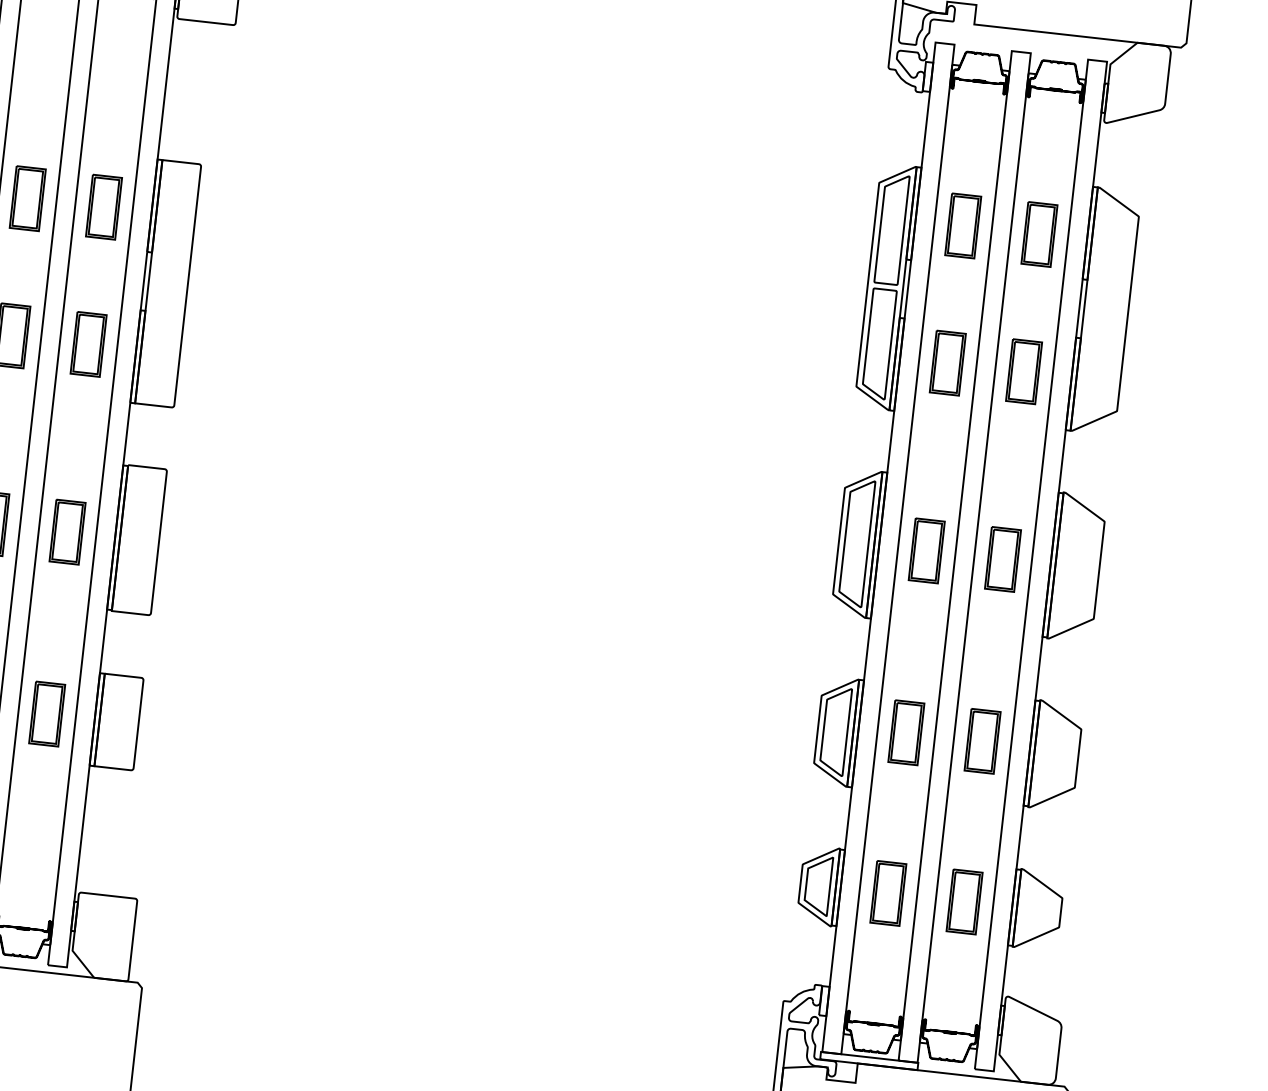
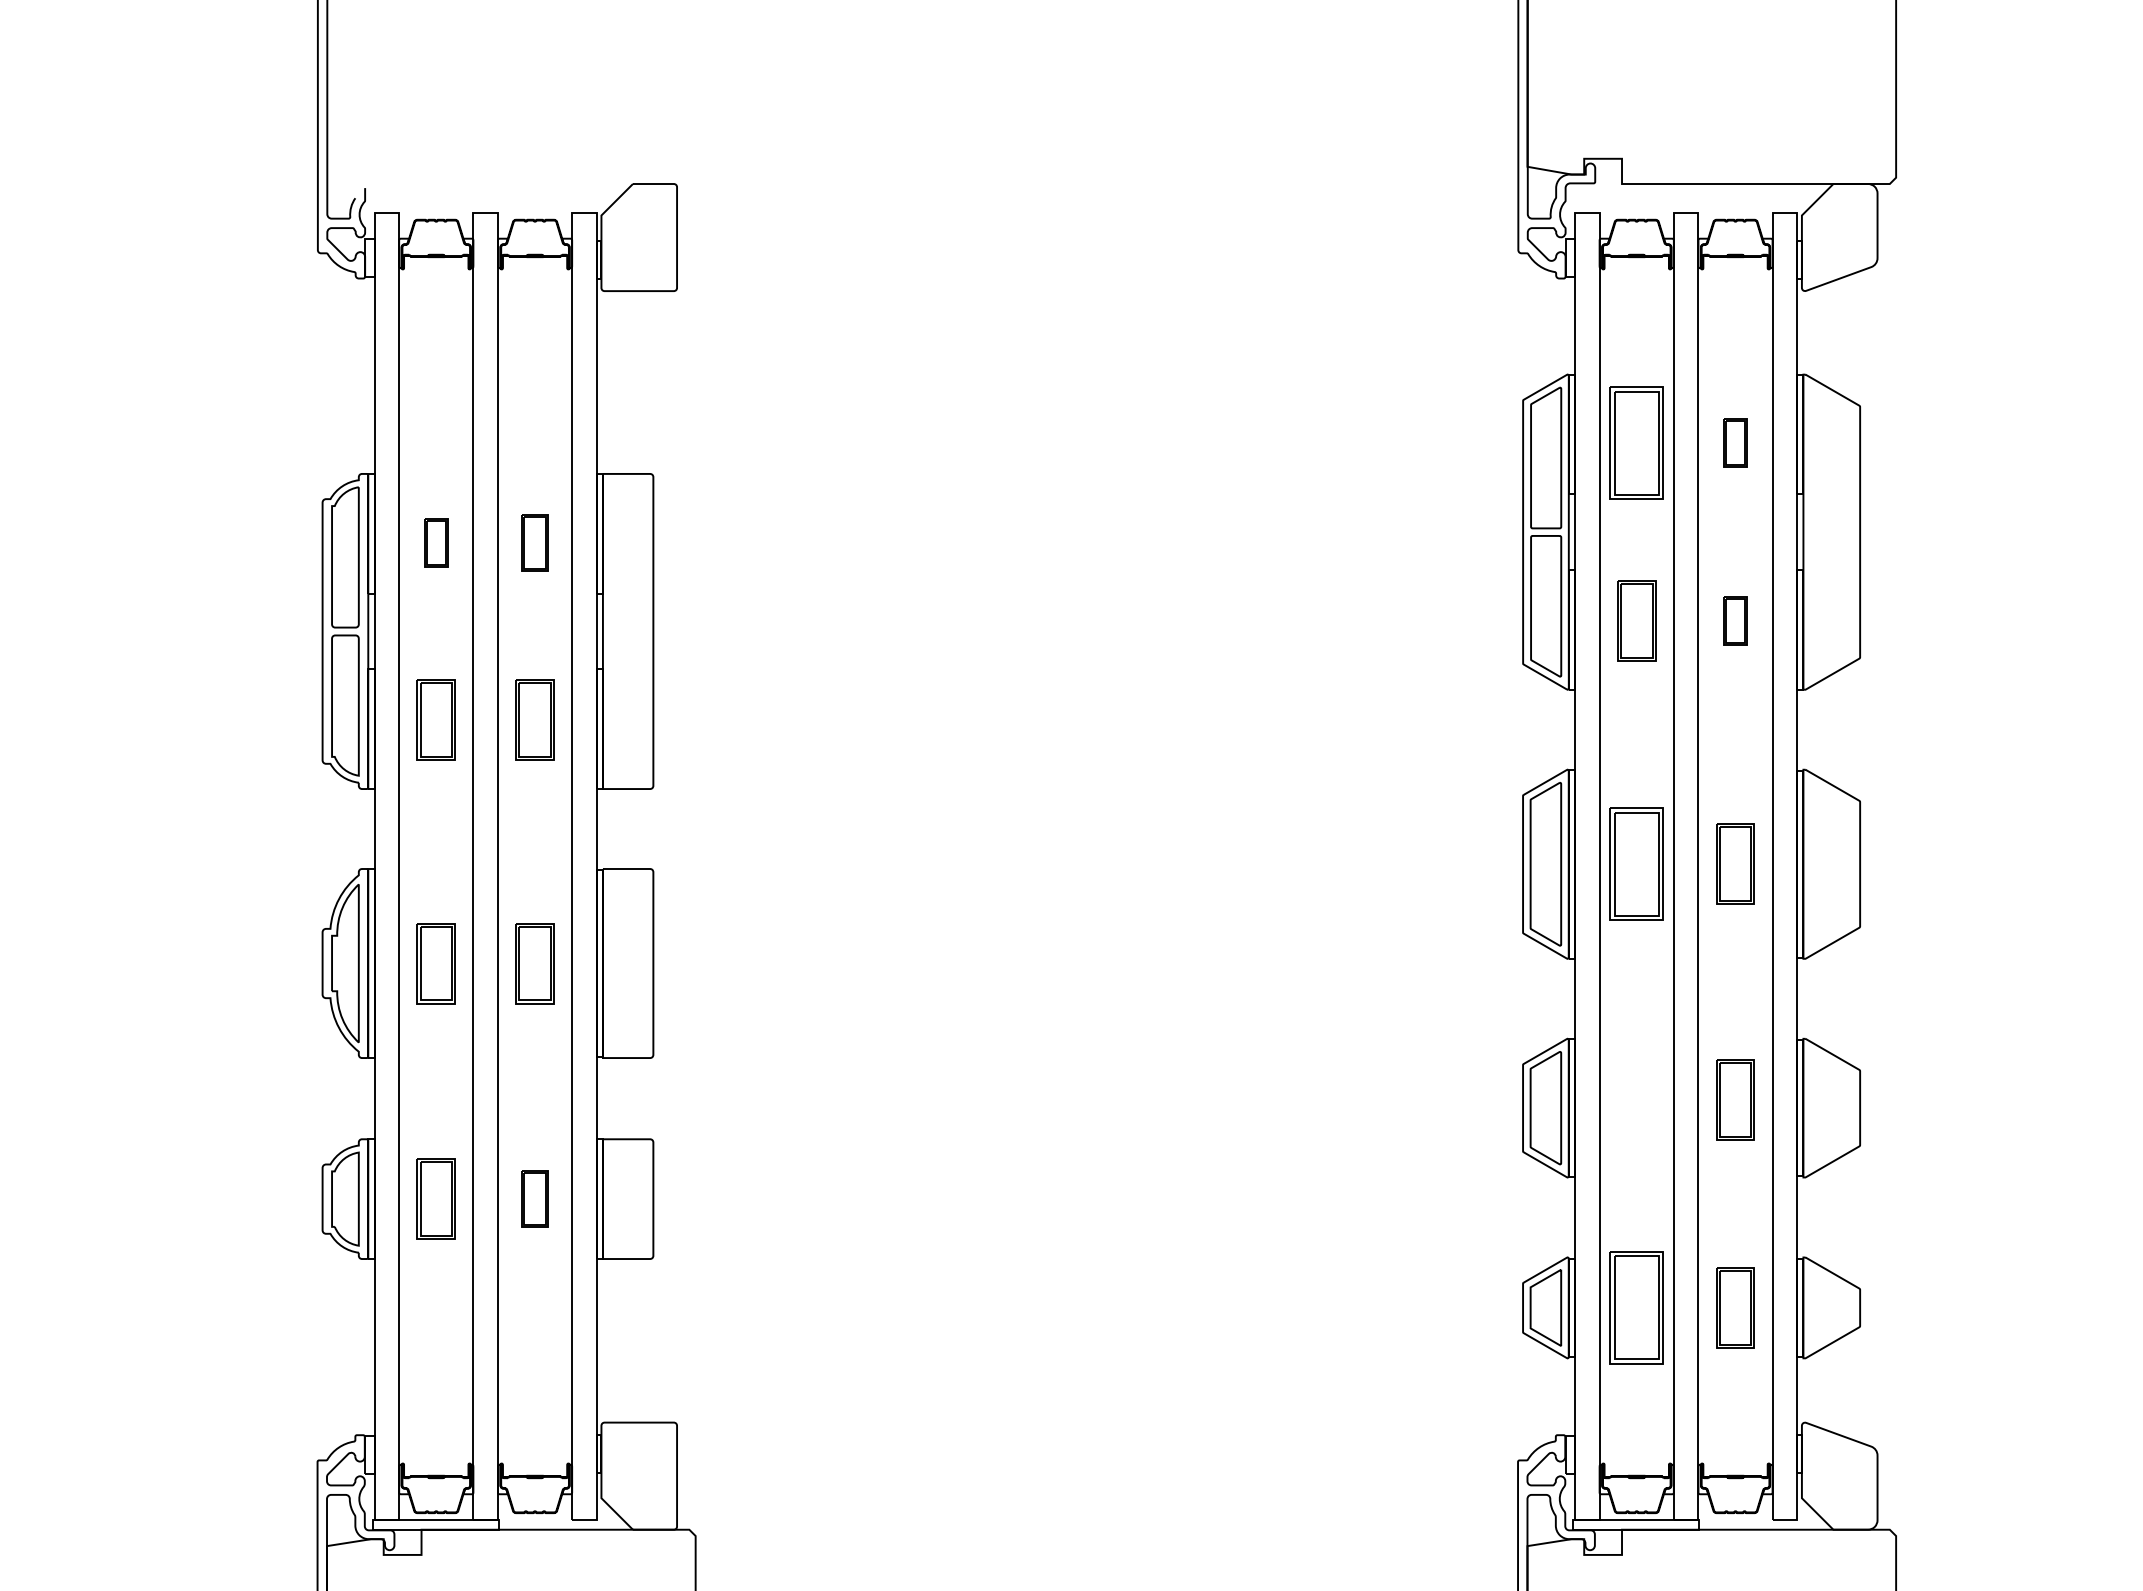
part: (27, 198) -> (435, 542), size x0.6
part: (103, 207) -> (534, 542), size x0.7
part: (963, 225) -> (1636, 442), size x1.4
part: (1039, 233) -> (1735, 442), size x0.6
part: (1024, 371) -> (1735, 620), size x0.6
part: (926, 550) -> (1636, 863), size x1.4
part: (46, 713) -> (534, 1198), size x0.7
part: (906, 732) -> (1636, 1099), removed
part: (888, 893) -> (1636, 1307), size x1.4

